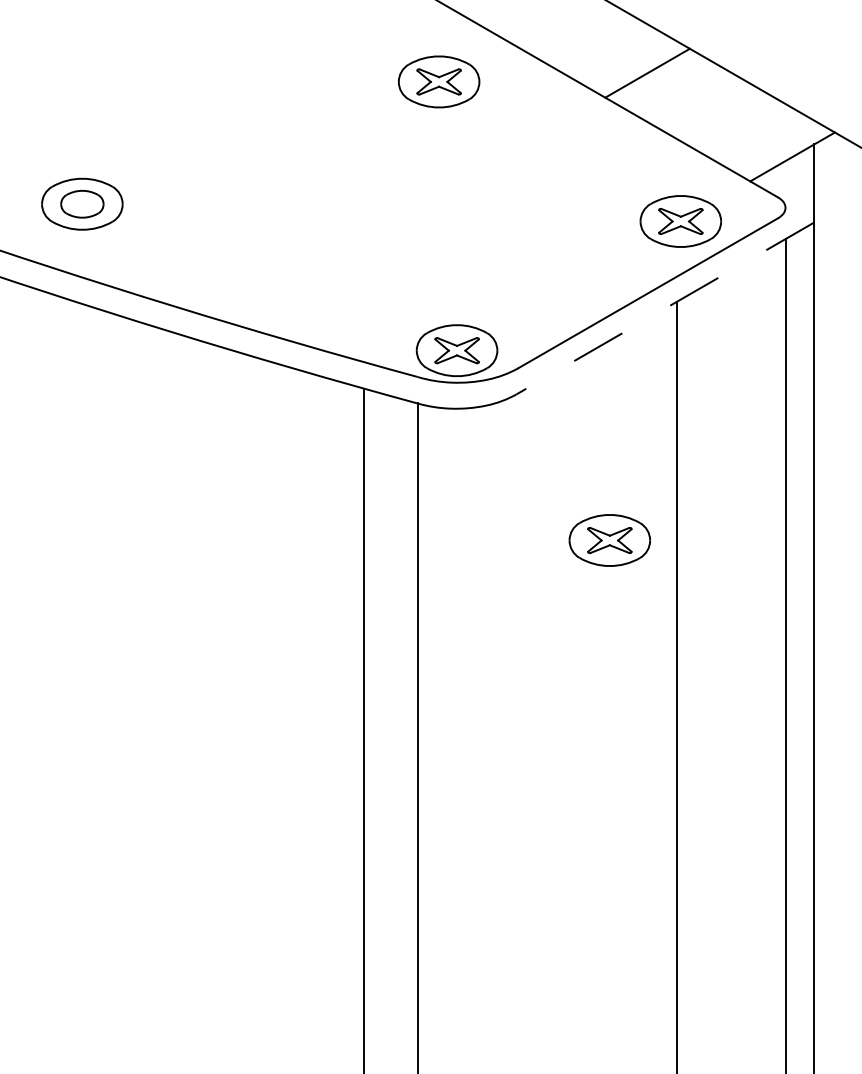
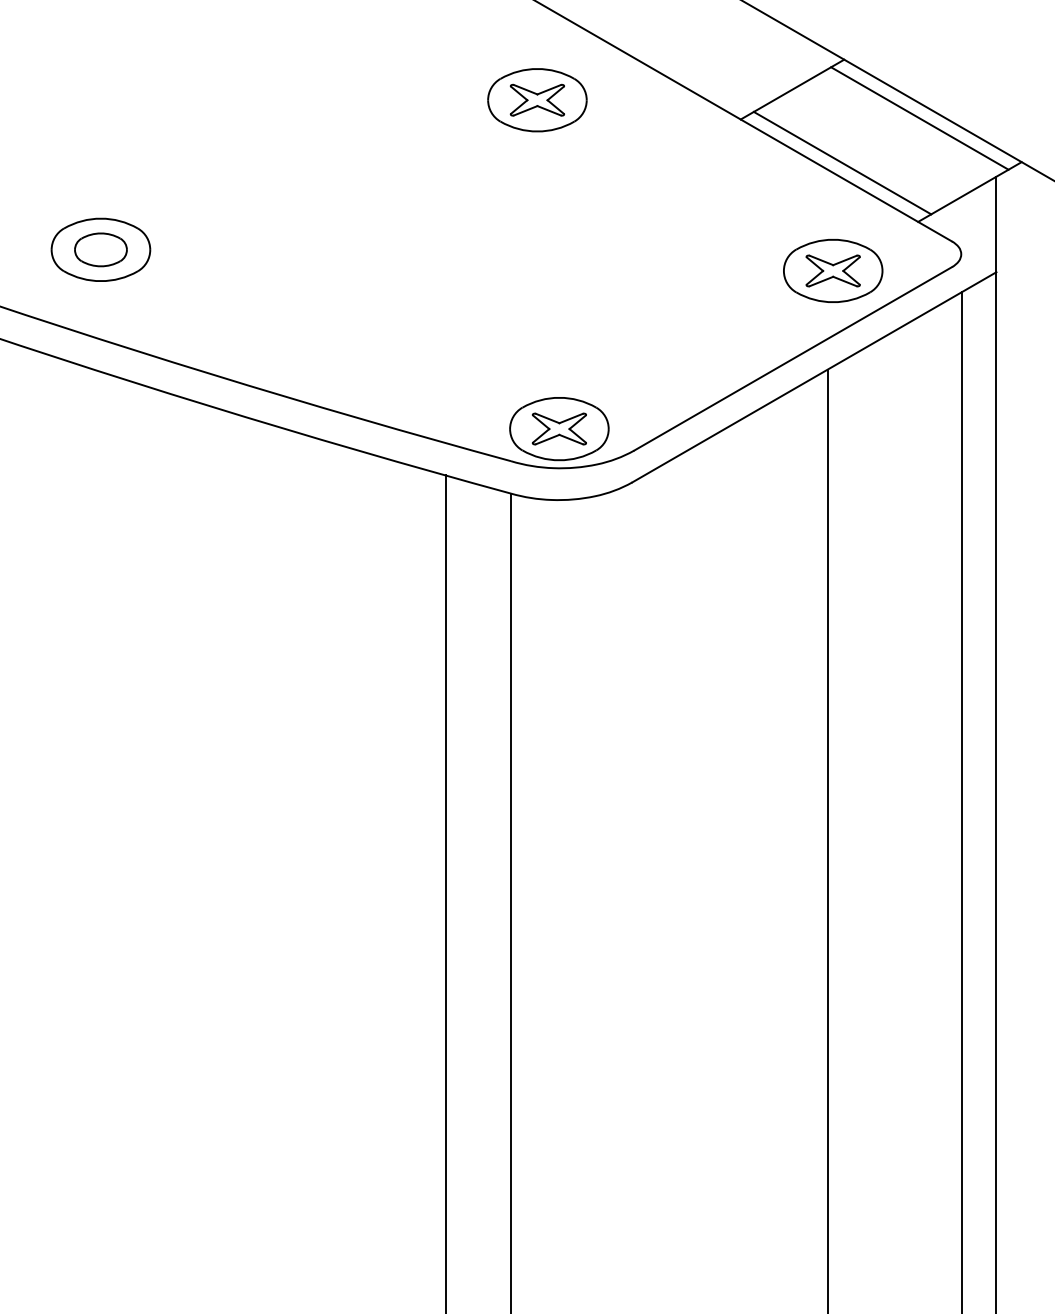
line: (751, 96) -> (919, 118), added
line: (688, 133) -> (842, 163), added
line: (665, 308) -> (814, 377), dashed -> solid
part: (609, 540) -> (745, 661), removed

